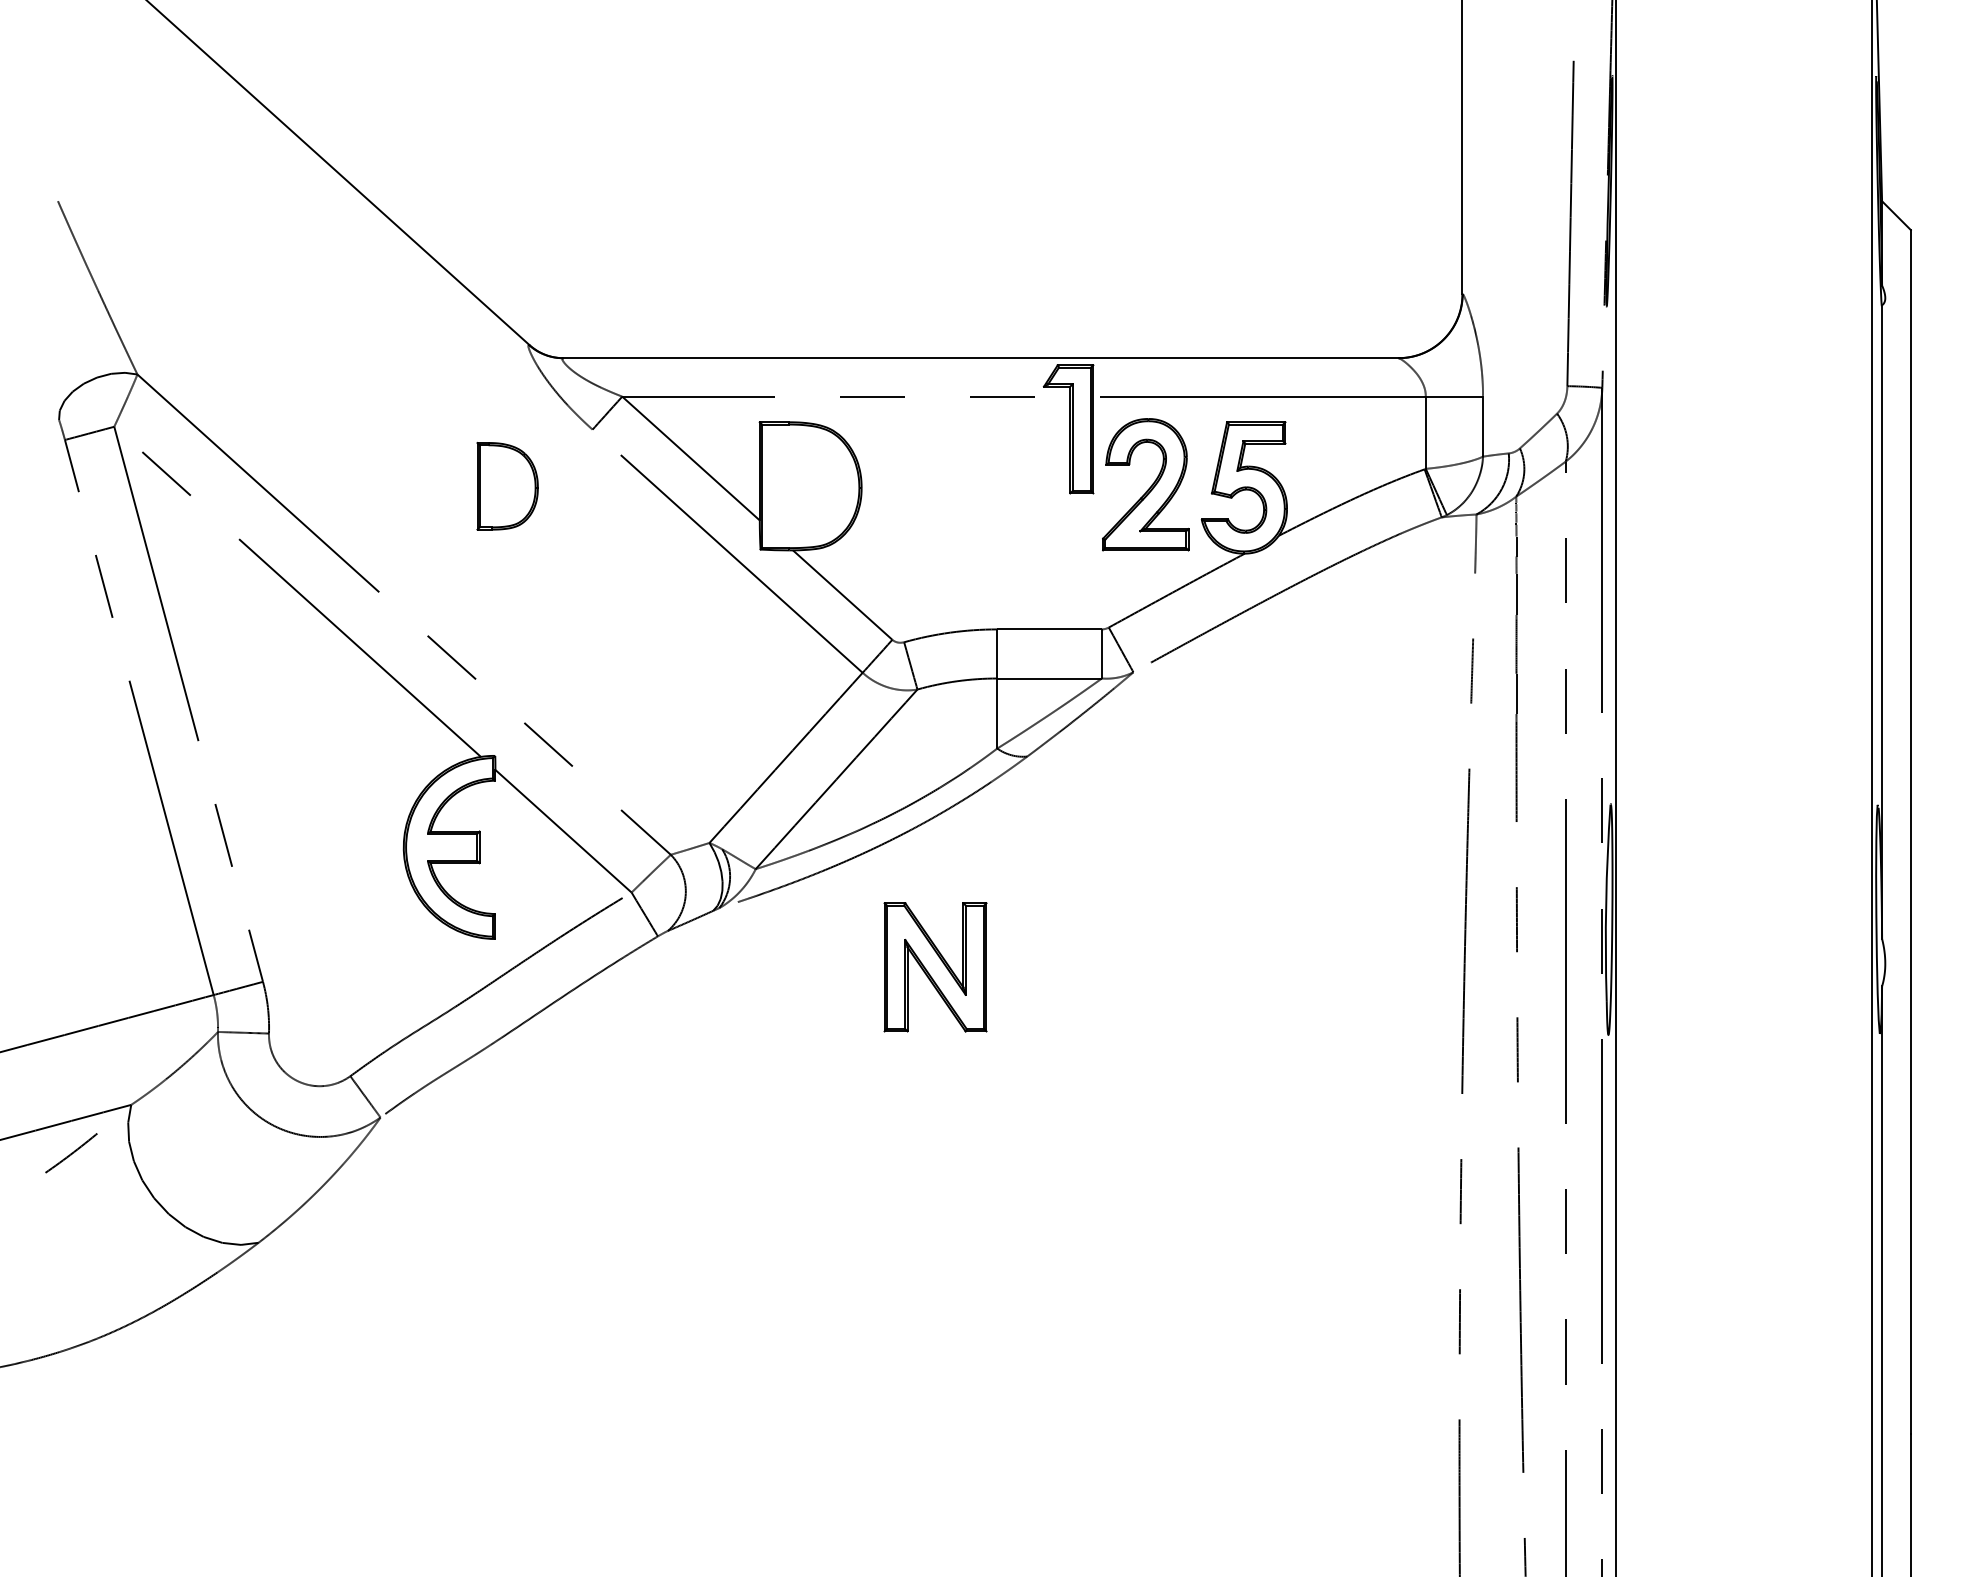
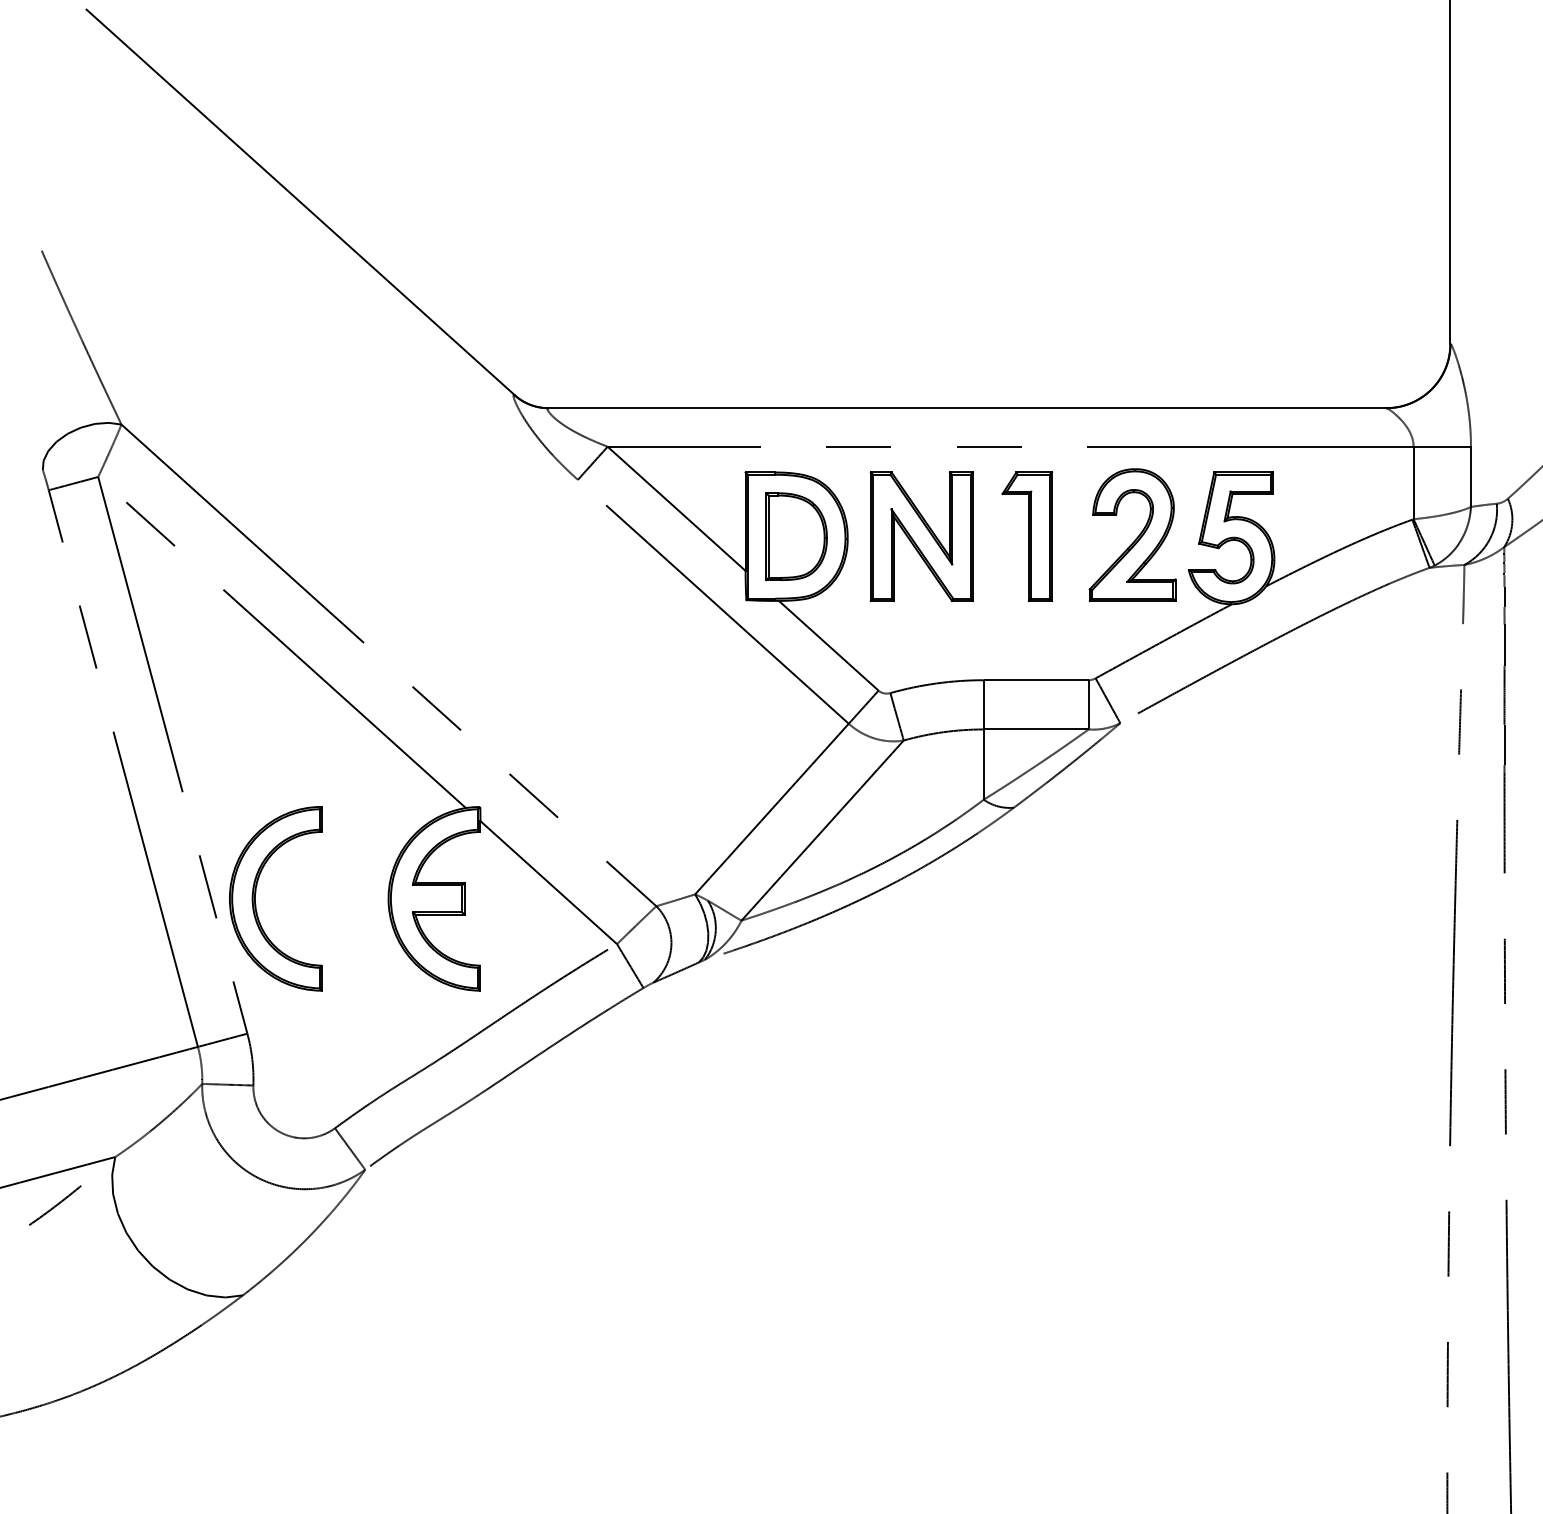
part: (1068, 429) -> (1027, 536), moved
part: (507, 486) -> (796, 536), moved
part: (271, 846) -> (255, 897), added
part: (935, 967) -> (921, 536), moved

